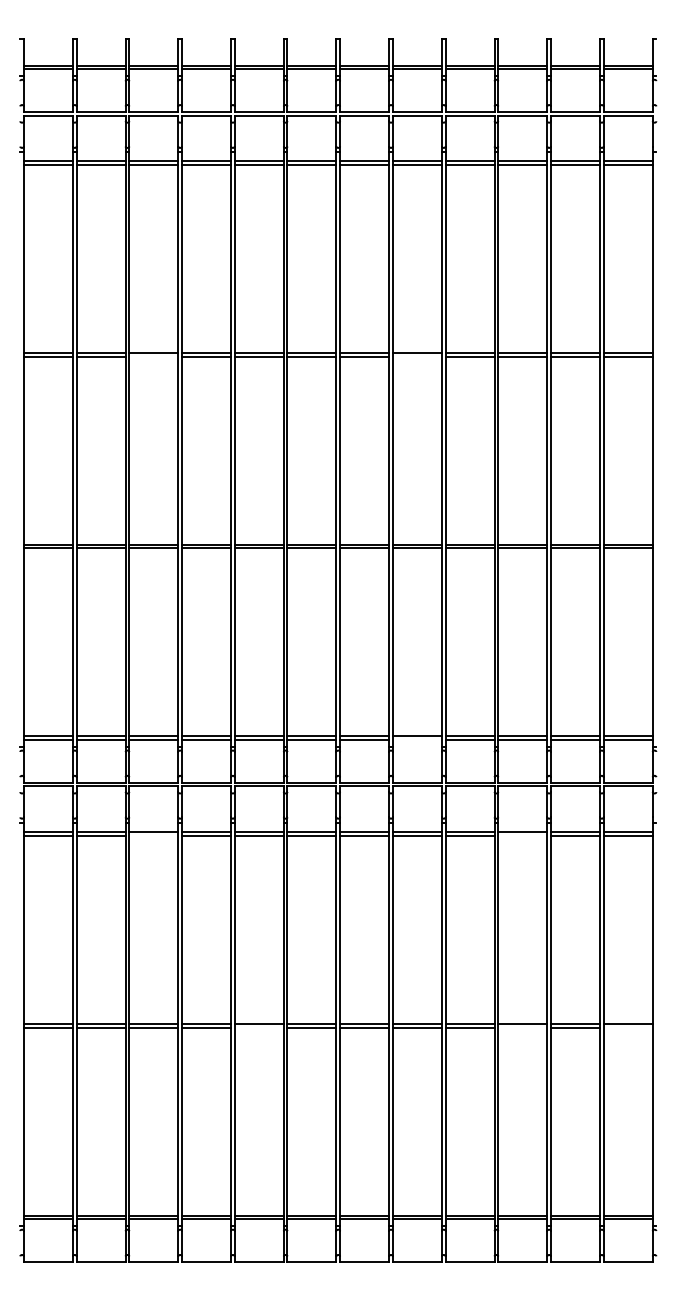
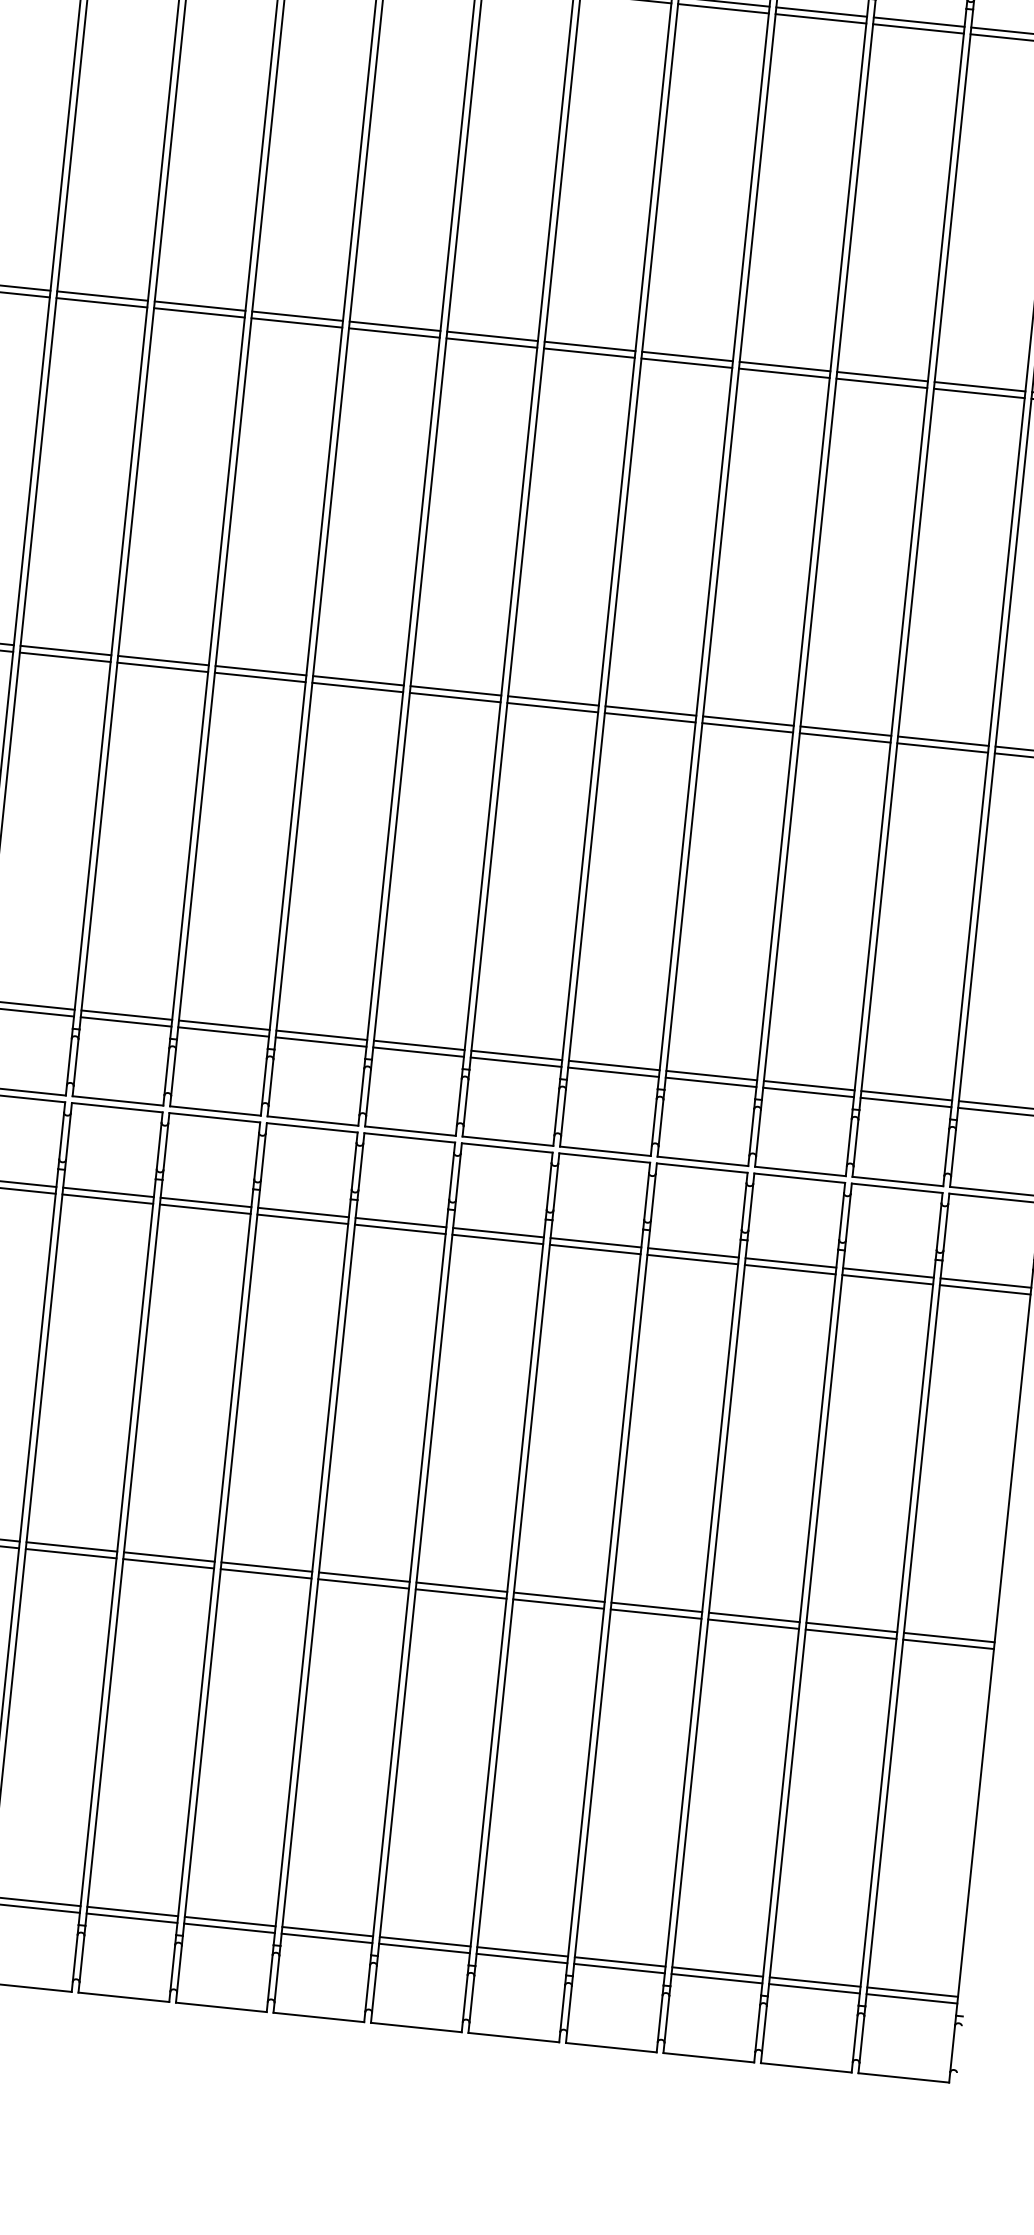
line: (153, 356) -> (198, 312), added
line: (416, 356) -> (685, 362), added
line: (416, 740) -> (611, 1072), added
line: (153, 835) -> (107, 1198), added
line: (522, 835) -> (789, 1268), added
line: (258, 1027) -> (264, 1573), added
line: (522, 1027) -> (753, 1623), added
line: (627, 1027) -> (947, 1644), added

